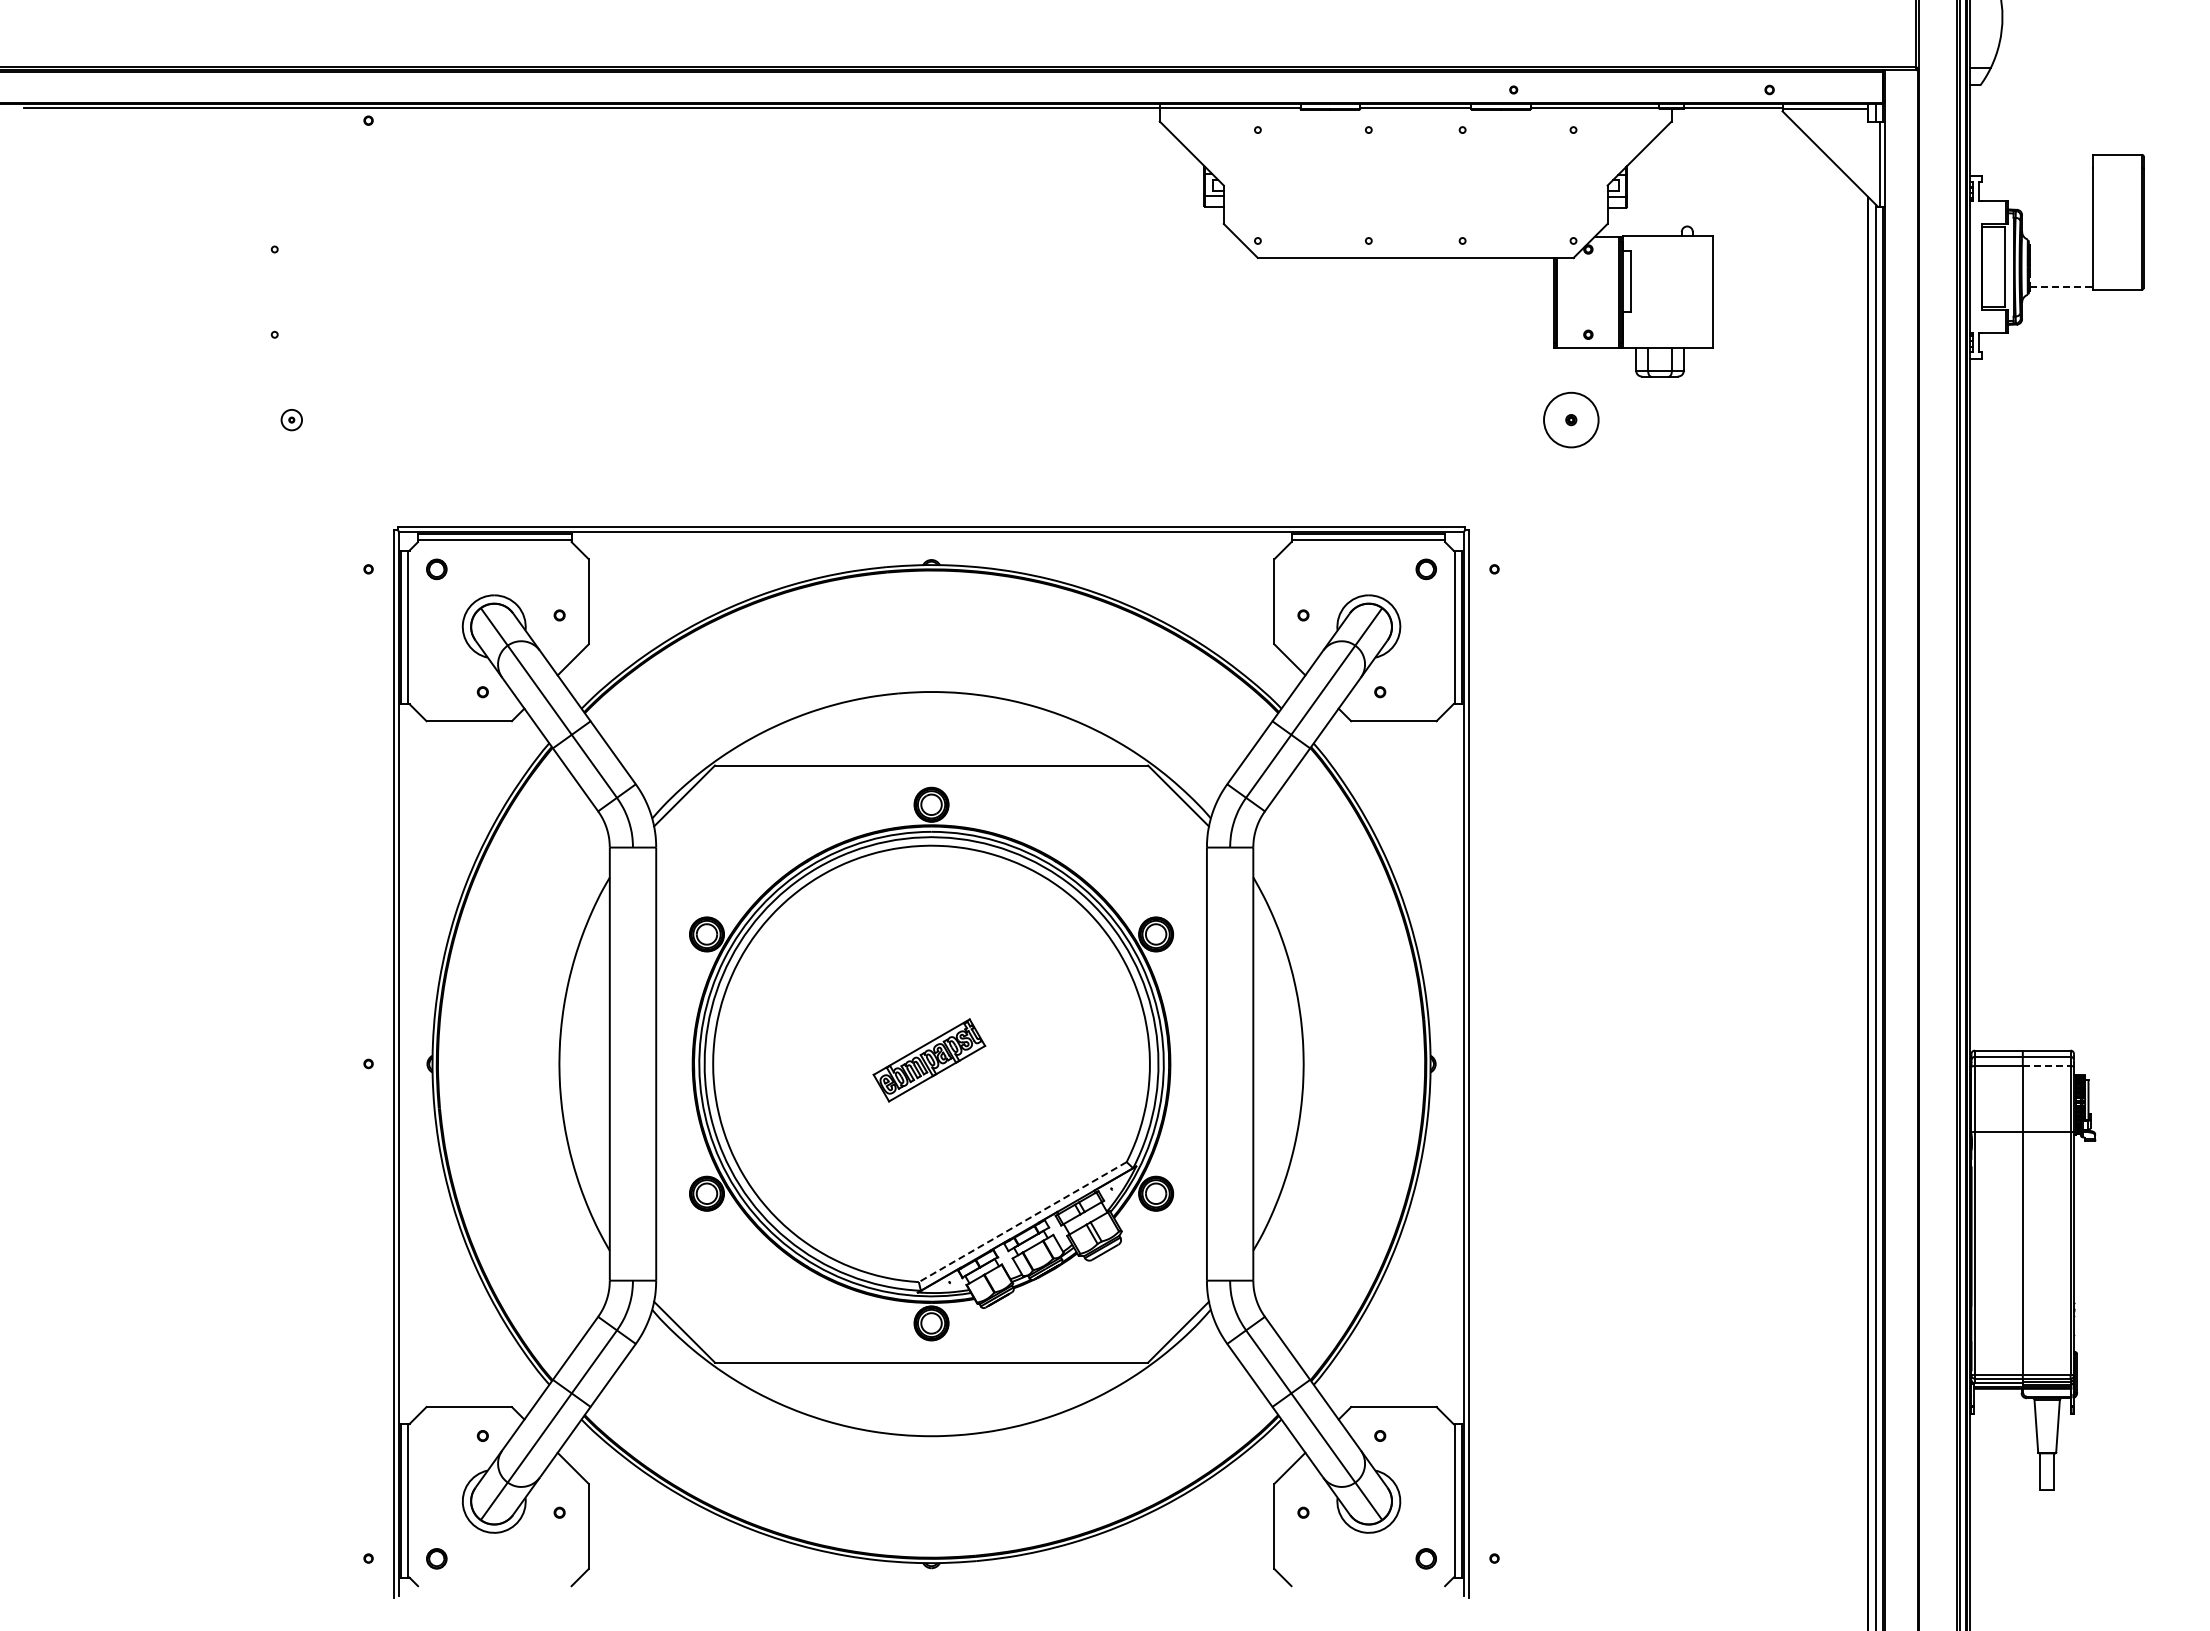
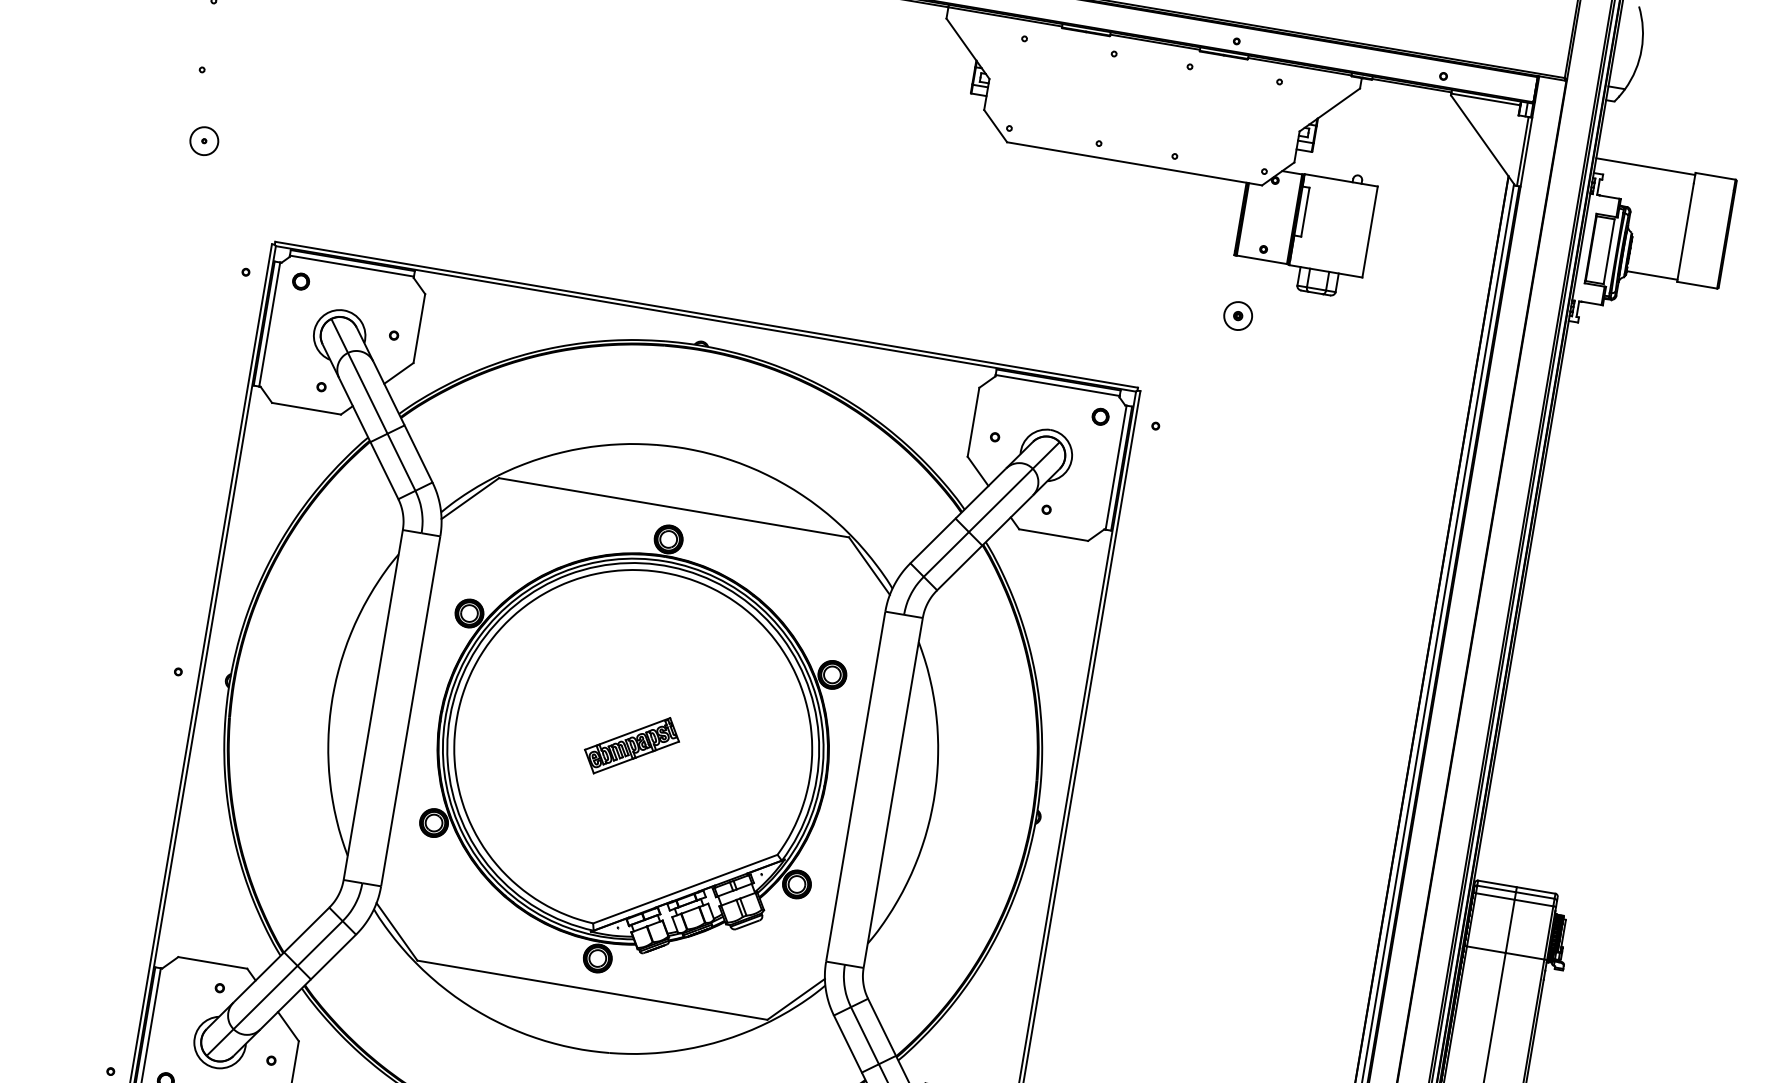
line: (2031, 157) -> (1645, 166), added
line: (2061, 287) -> (1652, 275), dashed -> solid
circle: (291, 420) -> (204, 141), size x1.67
circle: (1571, 420) -> (1238, 316), size x0.62
line: (2046, 1066) -> (1533, 903), dashed -> solid
line: (1022, 1222) -> (685, 889), dashed -> solid

